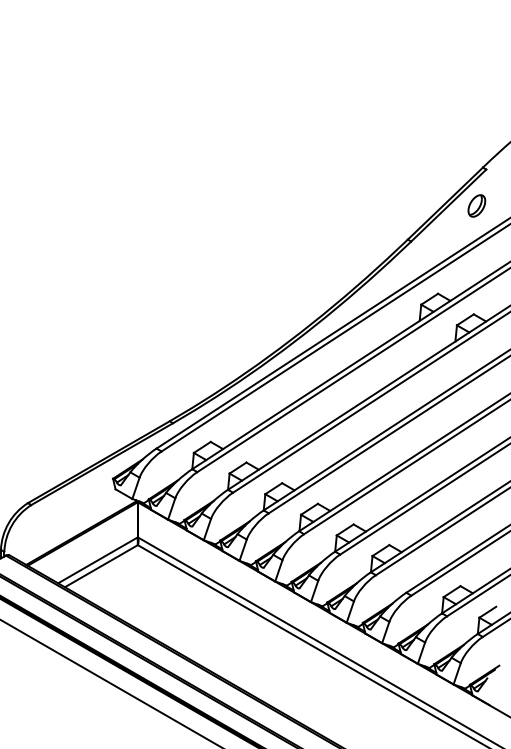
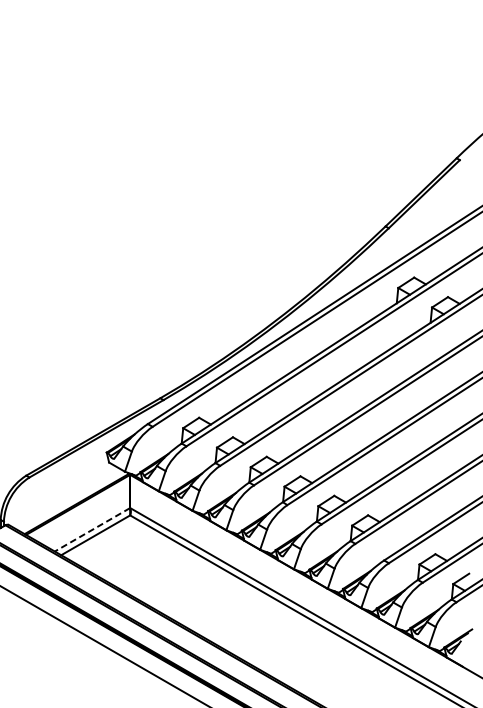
part: (476, 205) -> (450, 194), removed
line: (97, 560) -> (92, 529), solid -> dashed

